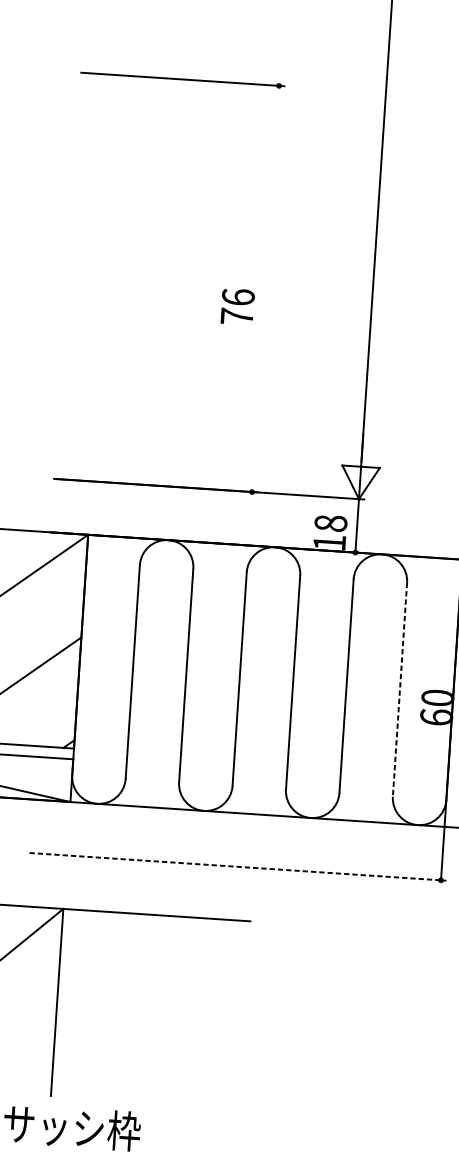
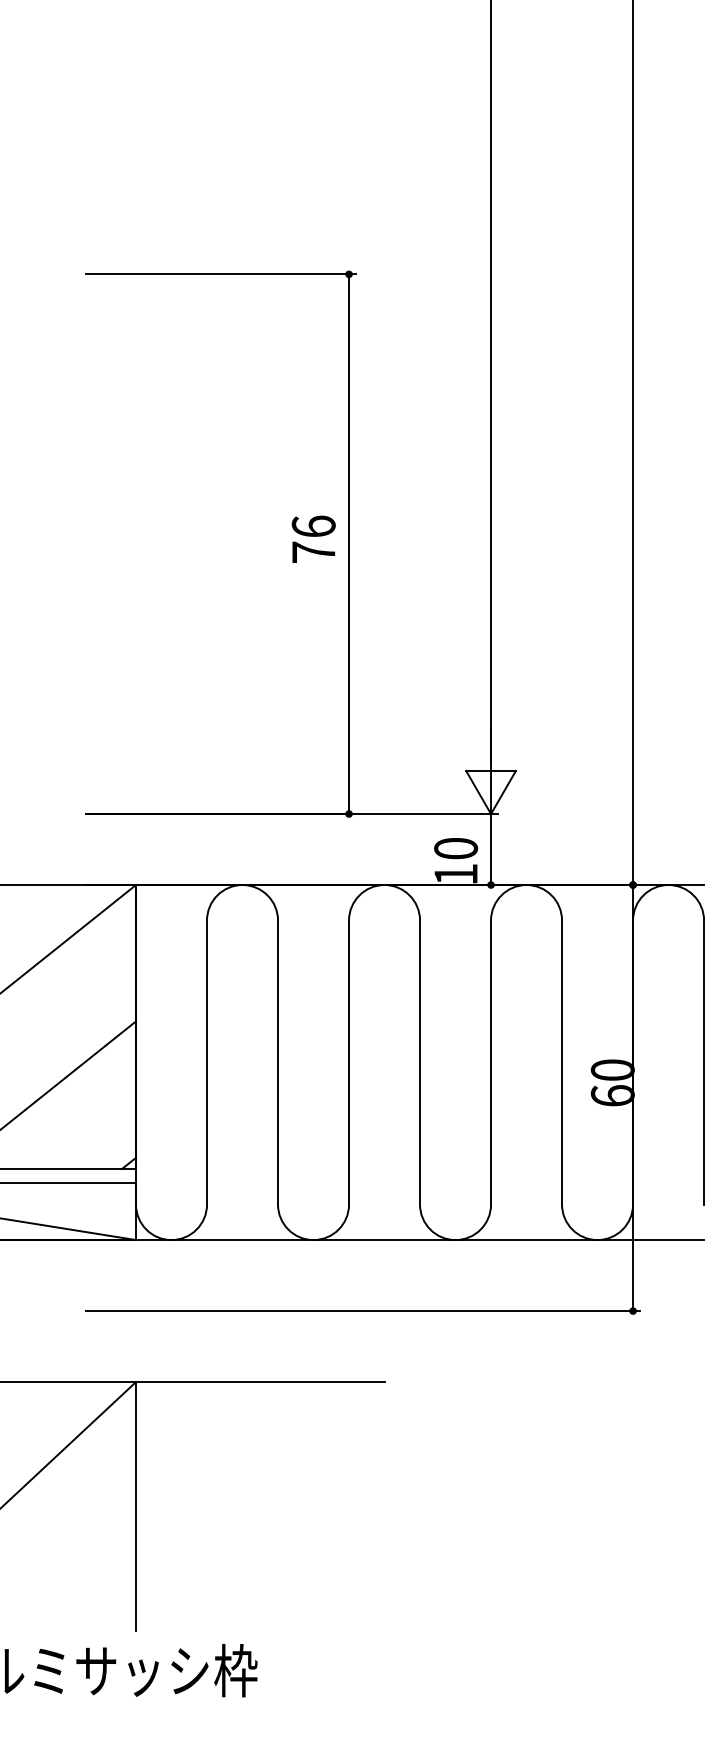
line: (265, 289) -> (349, 544), added
text: (237, 306) -> (313, 538), moved
text: (330, 523) -> (455, 848), 18 -> 10
line: (400, 690) -> (562, 1063), dashed -> solid
line: (238, 867) -> (363, 1311), dashed -> solid

